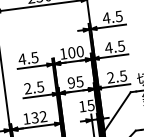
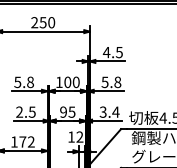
text: (115, 47) -> (111, 82), 4.5 -> 5.8
text: (27, 58) -> (23, 82), 4.5 -> 5.8
text: (116, 76) -> (109, 111), 2.5 -> 3.4
text: (90, 104) -> (79, 136), 15 -> 12
text: (34, 117) -> (22, 141), 132 -> 172

